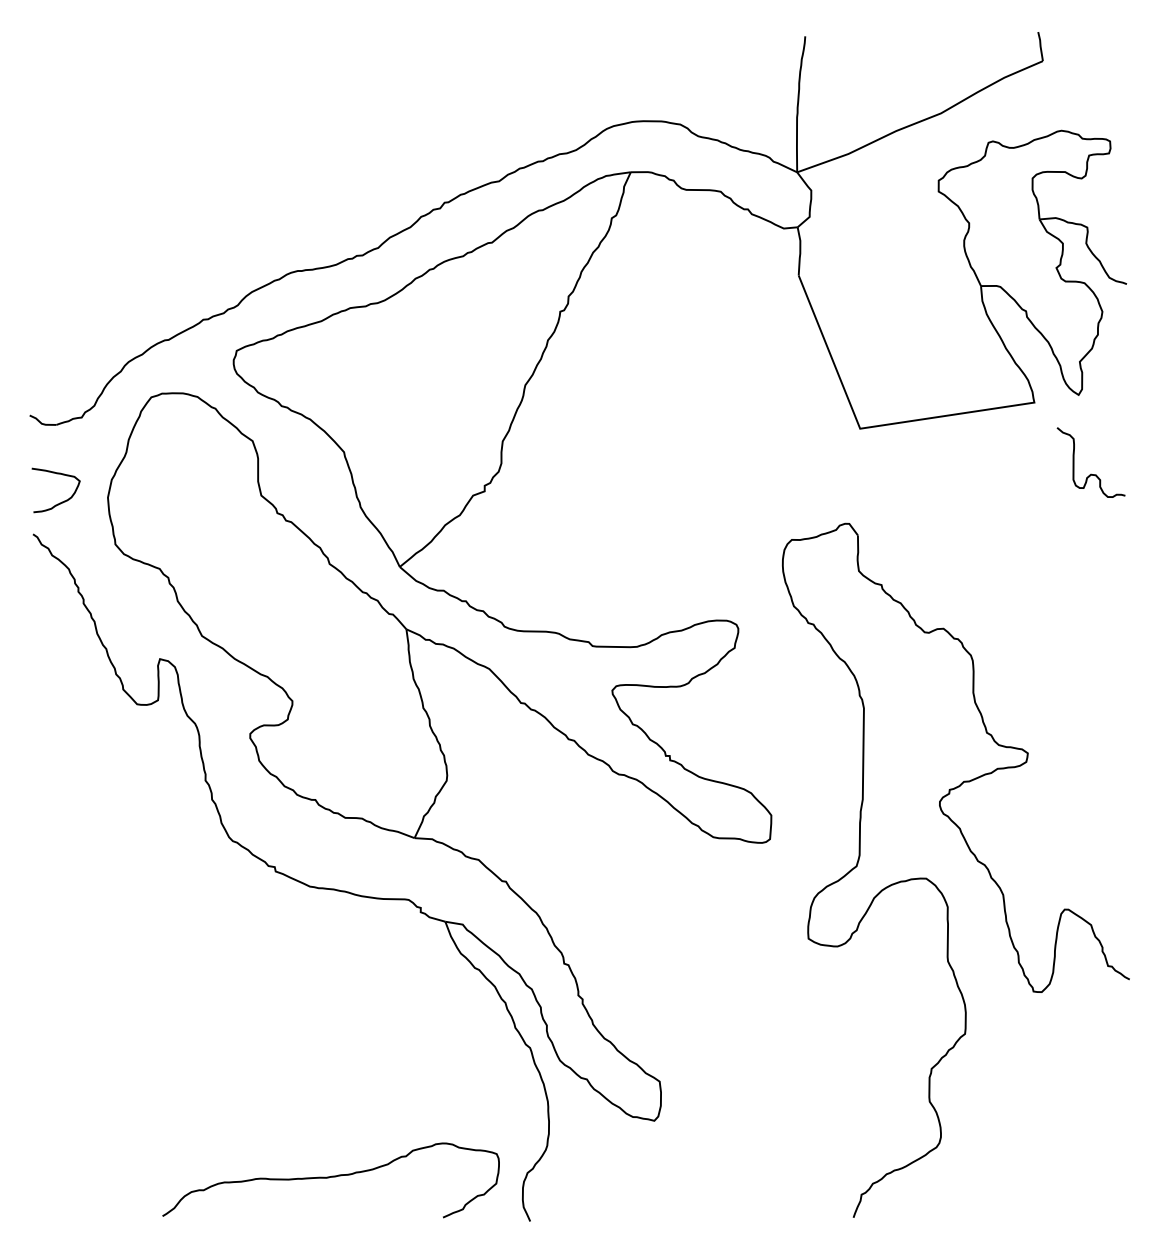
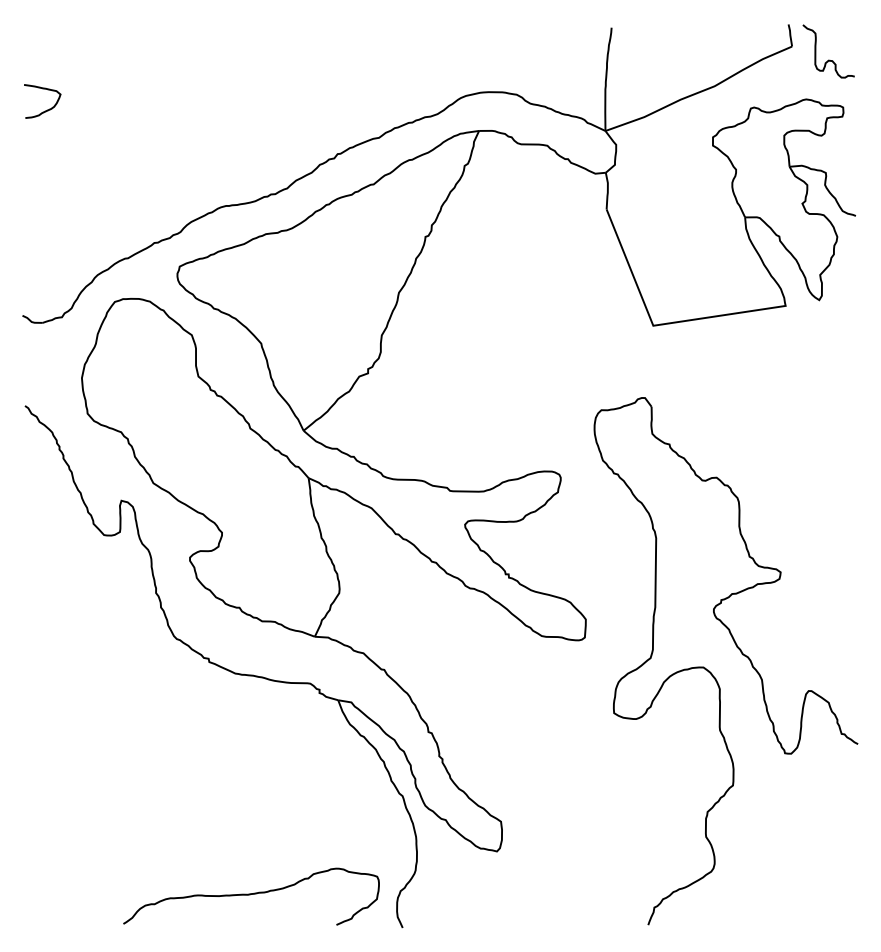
curve: (1091, 473) -> (829, 59), moved
curve: (59, 502) -> (45, 110), moved

